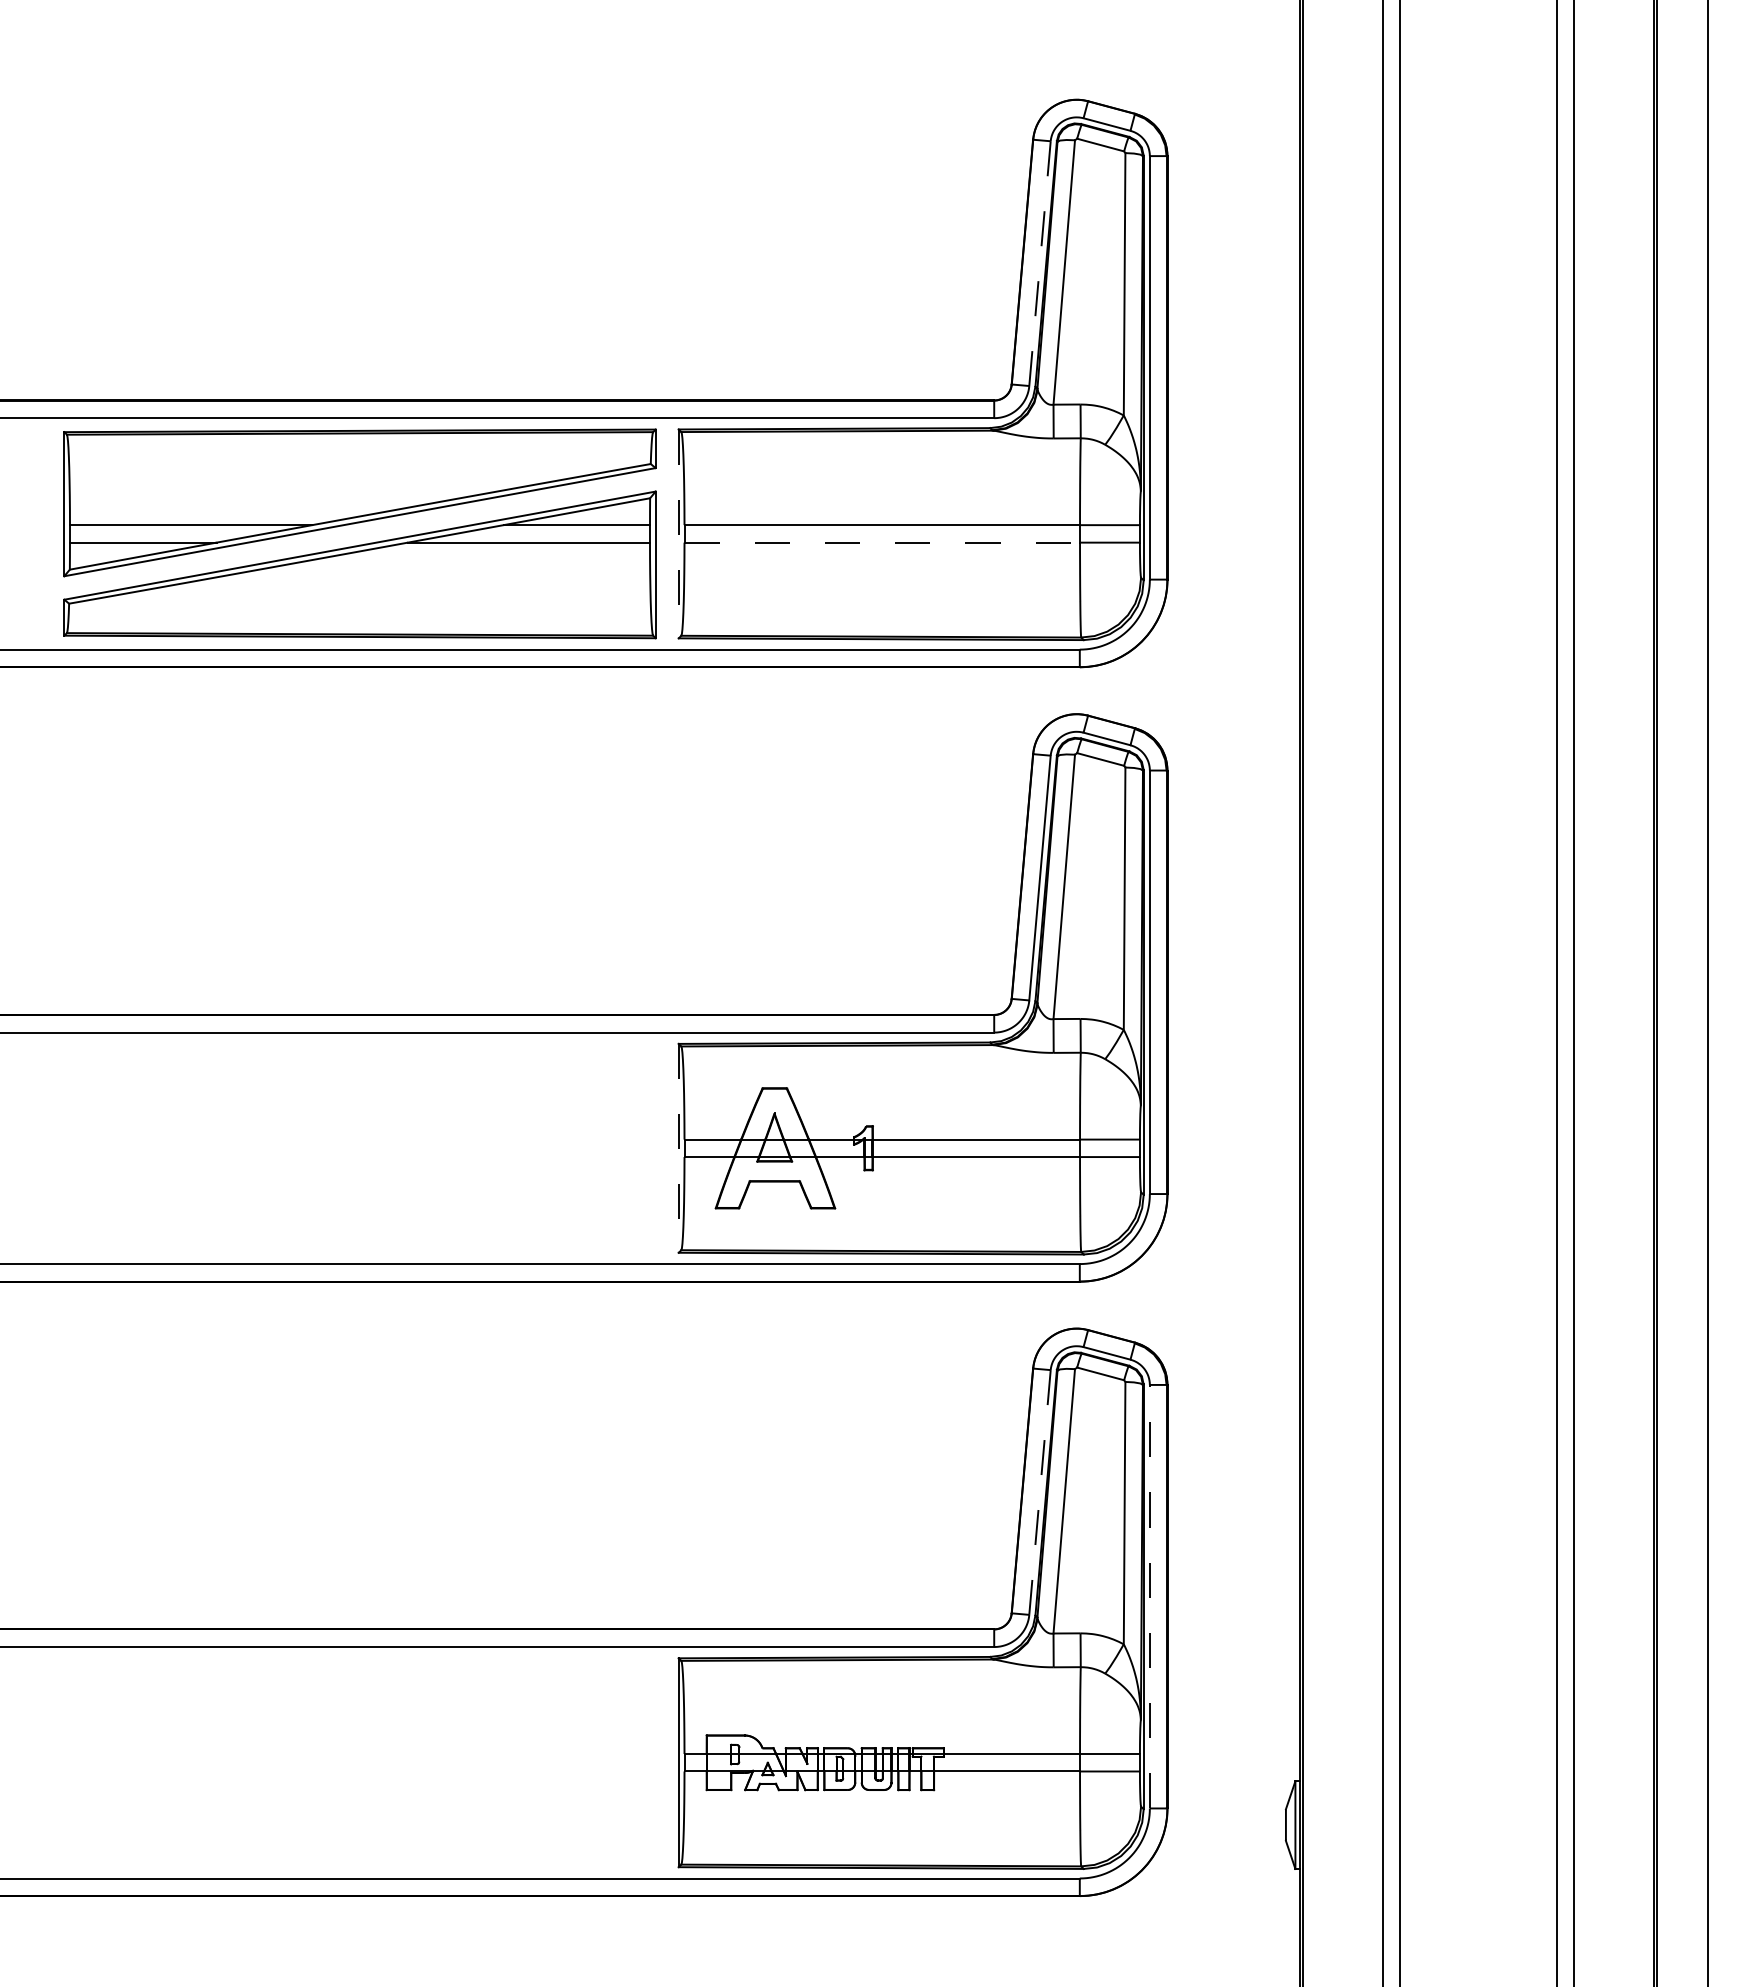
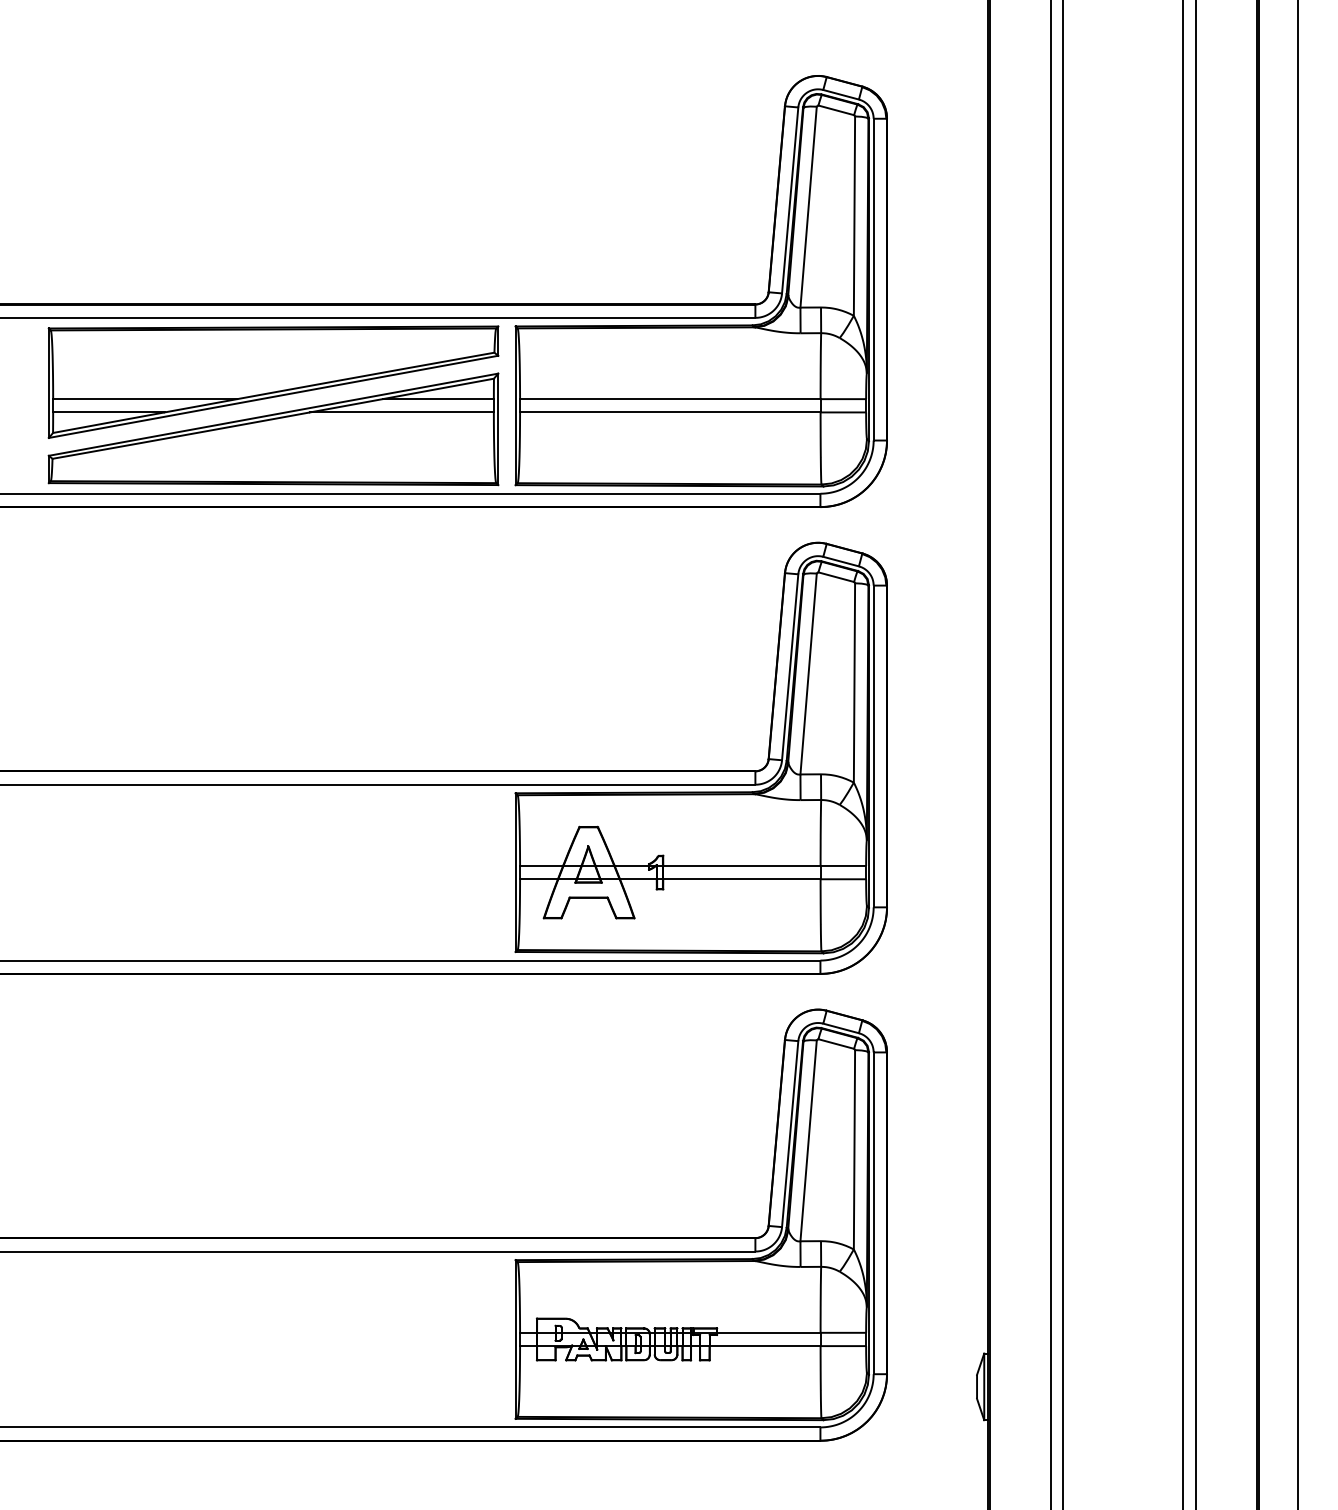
line: (1040, 263) -> (790, 200), dashed -> solid
line: (678, 534) -> (515, 406), dashed -> solid
line: (882, 542) -> (670, 412), dashed -> solid
line: (678, 1148) -> (515, 872), dashed -> solid
line: (1040, 1492) -> (790, 1134), dashed -> solid
line: (1149, 1596) -> (873, 1213), dashed -> solid

